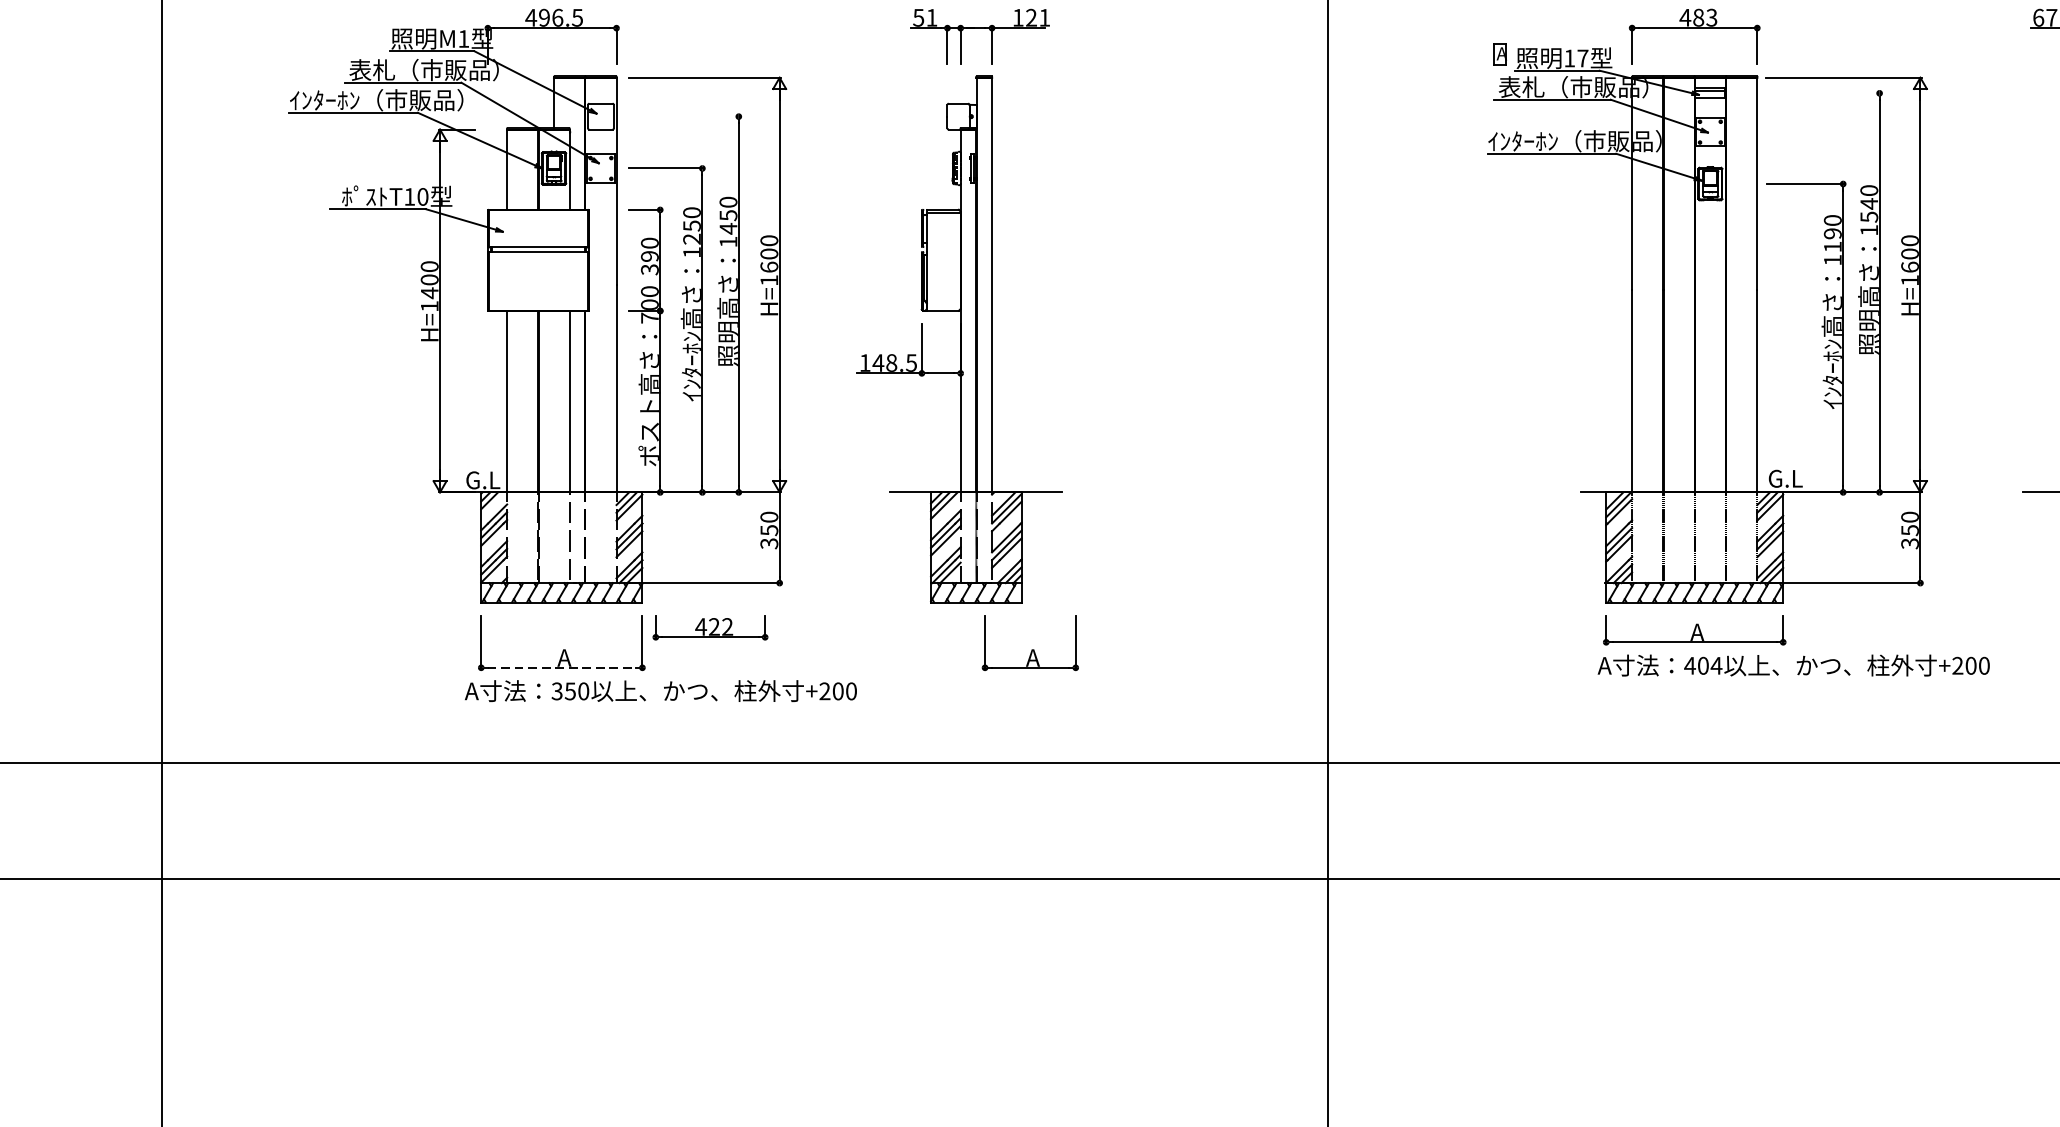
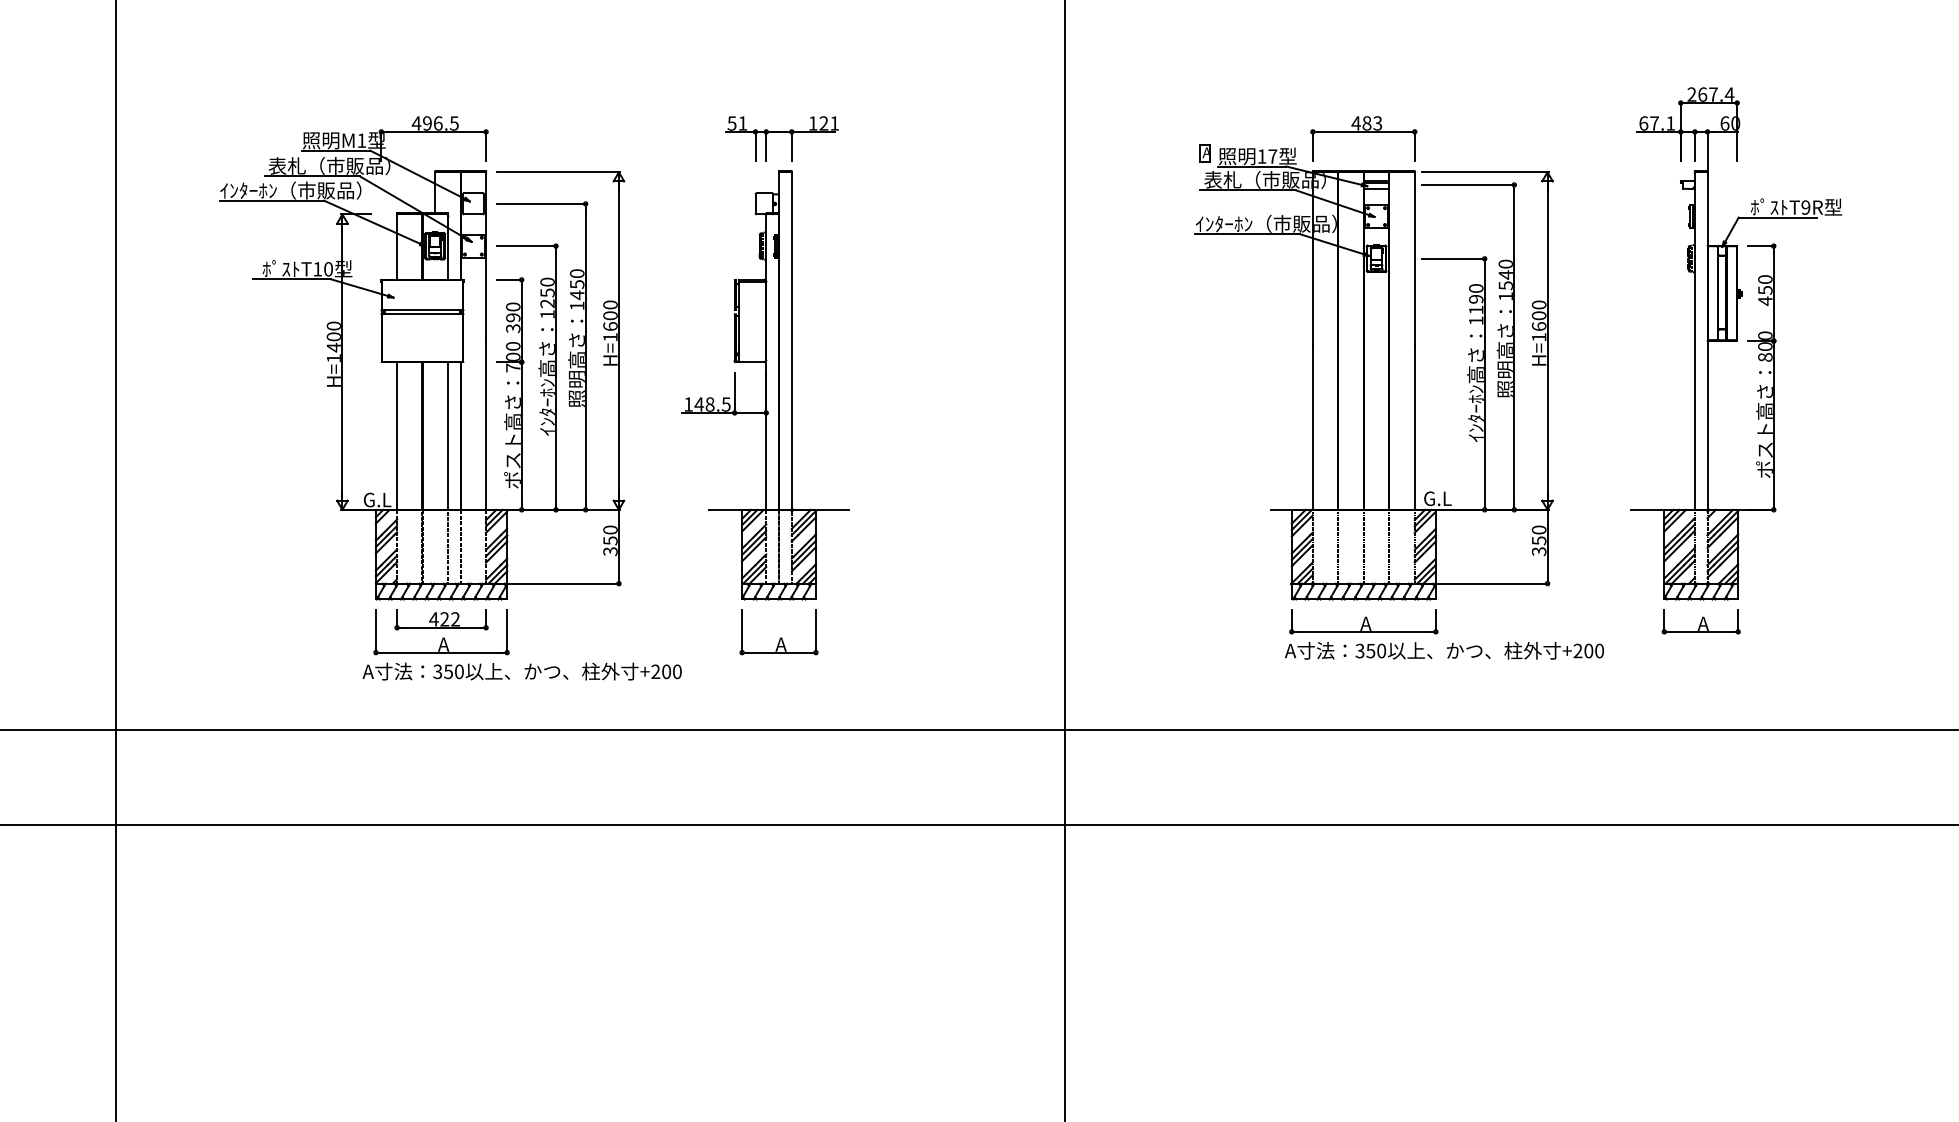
line: (1823, 92) -> (1468, 184), added
line: (684, 116) -> (541, 203), added
part: (710, 627) -> (441, 619), moved
part: (1029, 643) -> (778, 632), moved
text: (1702, 665) -> (1370, 650), 404 -> 350
line: (562, 667) -> (442, 652), dashed -> solid

